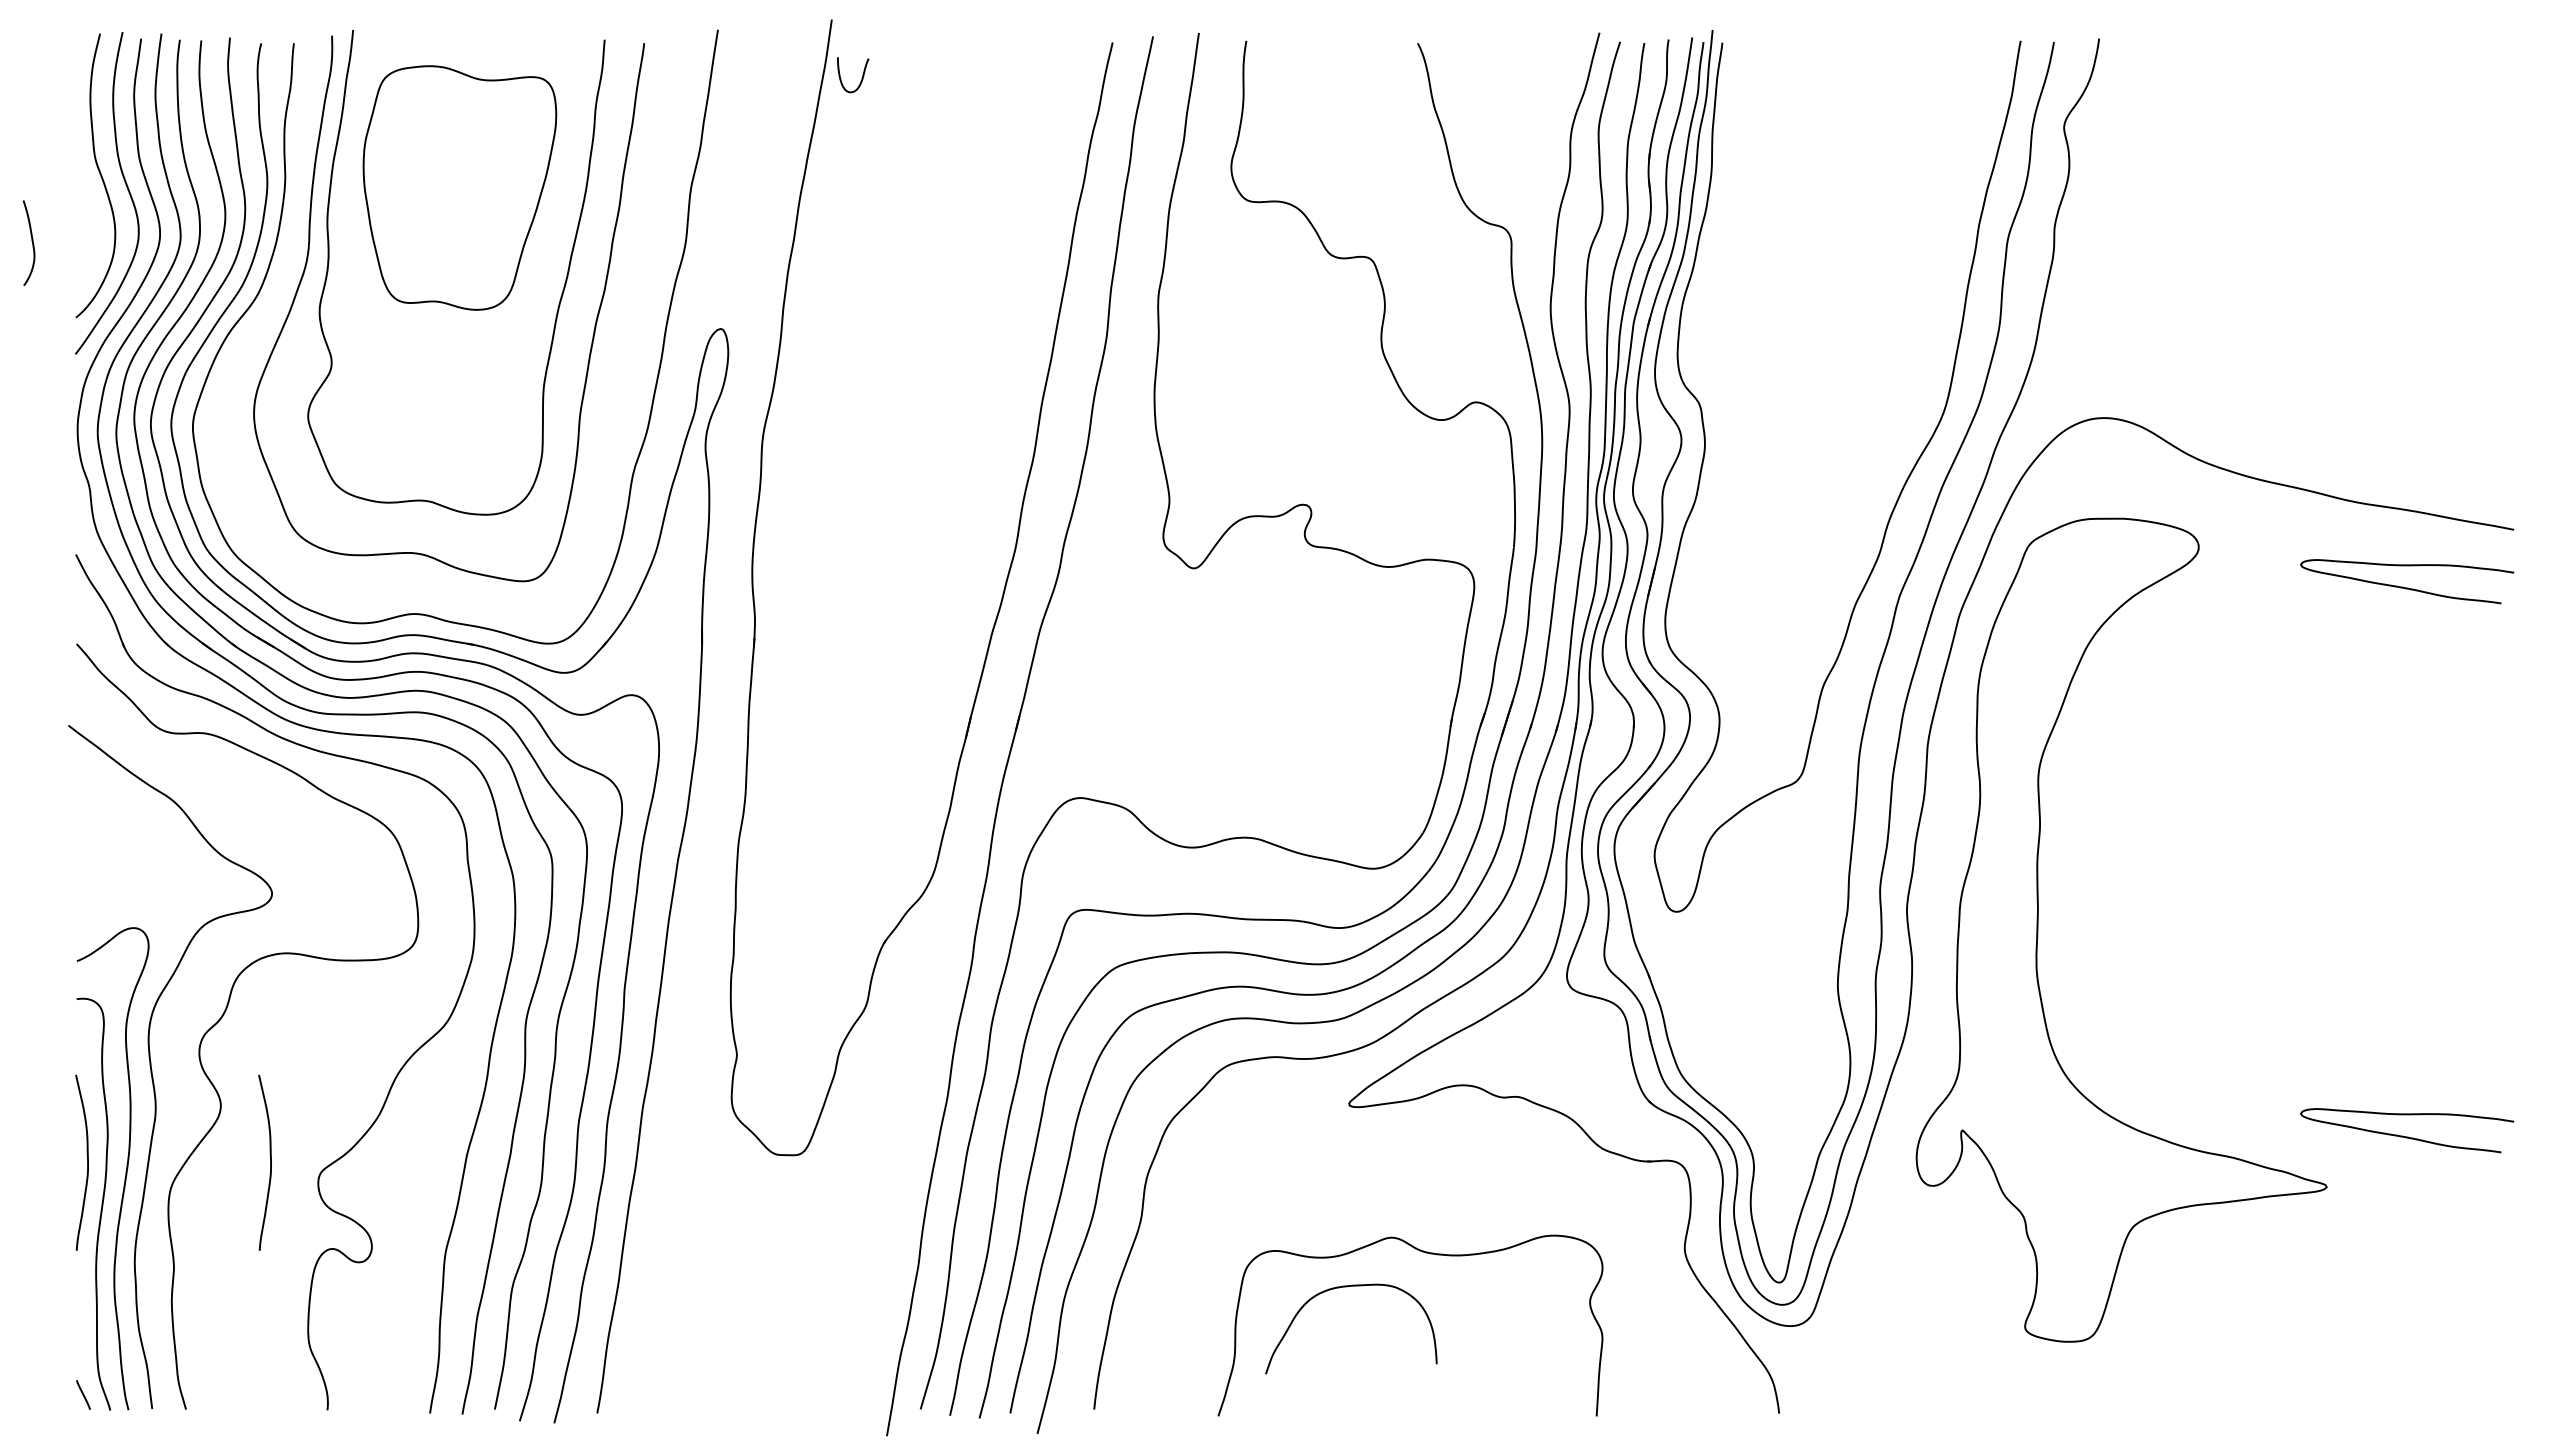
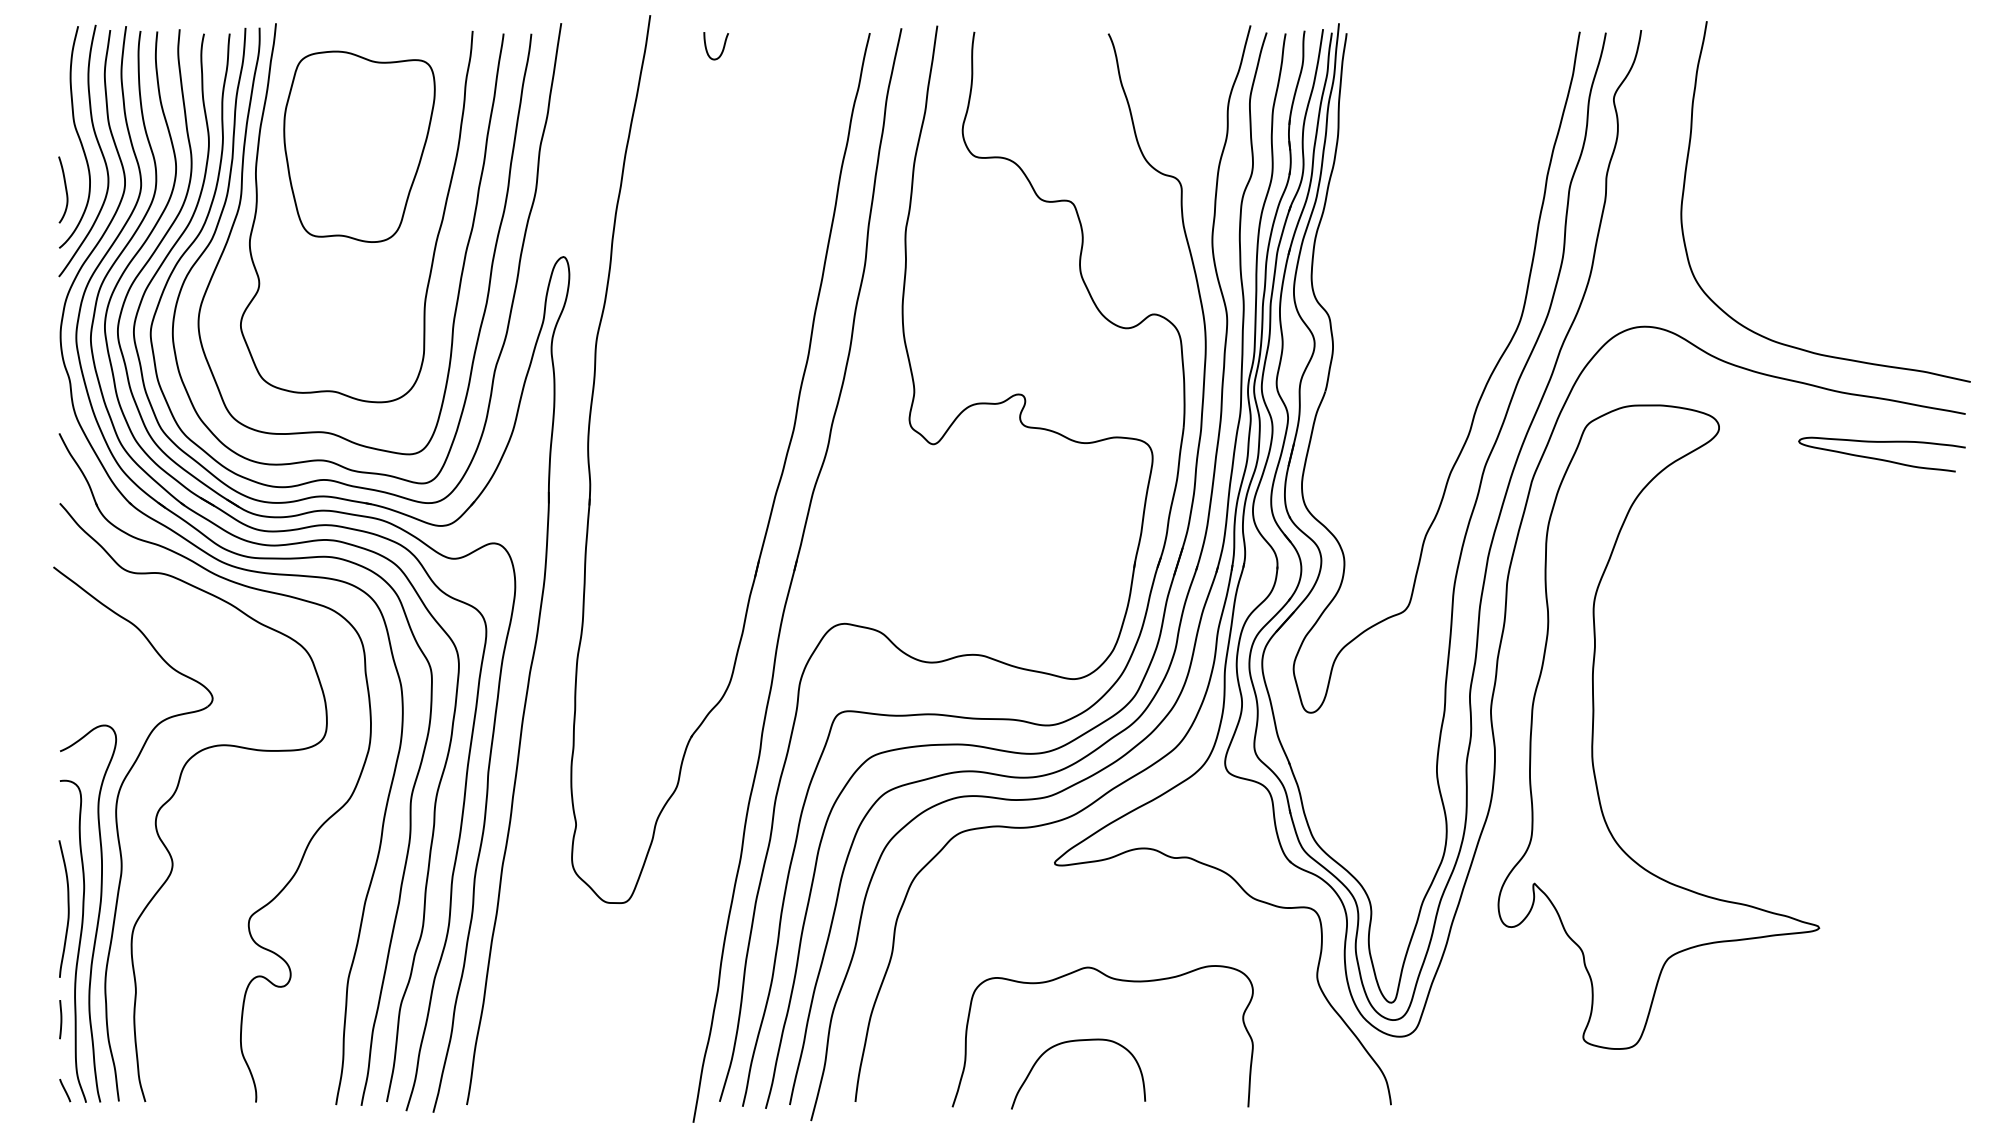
curve: (861, 78) -> (722, 48), moved
curve: (2155, 234) -> (1685, 183), added
curve: (31, 241) -> (65, 188), moved
curve: (287, 265) -> (224, 207), added
curve: (2407, 1136) -> (1882, 888), removed
curve: (270, 1162) -> (211, 908), removed
curve: (1347, 1287) -> (1075, 1041), moved
line: (77, 1304) -> (60, 1019), added

